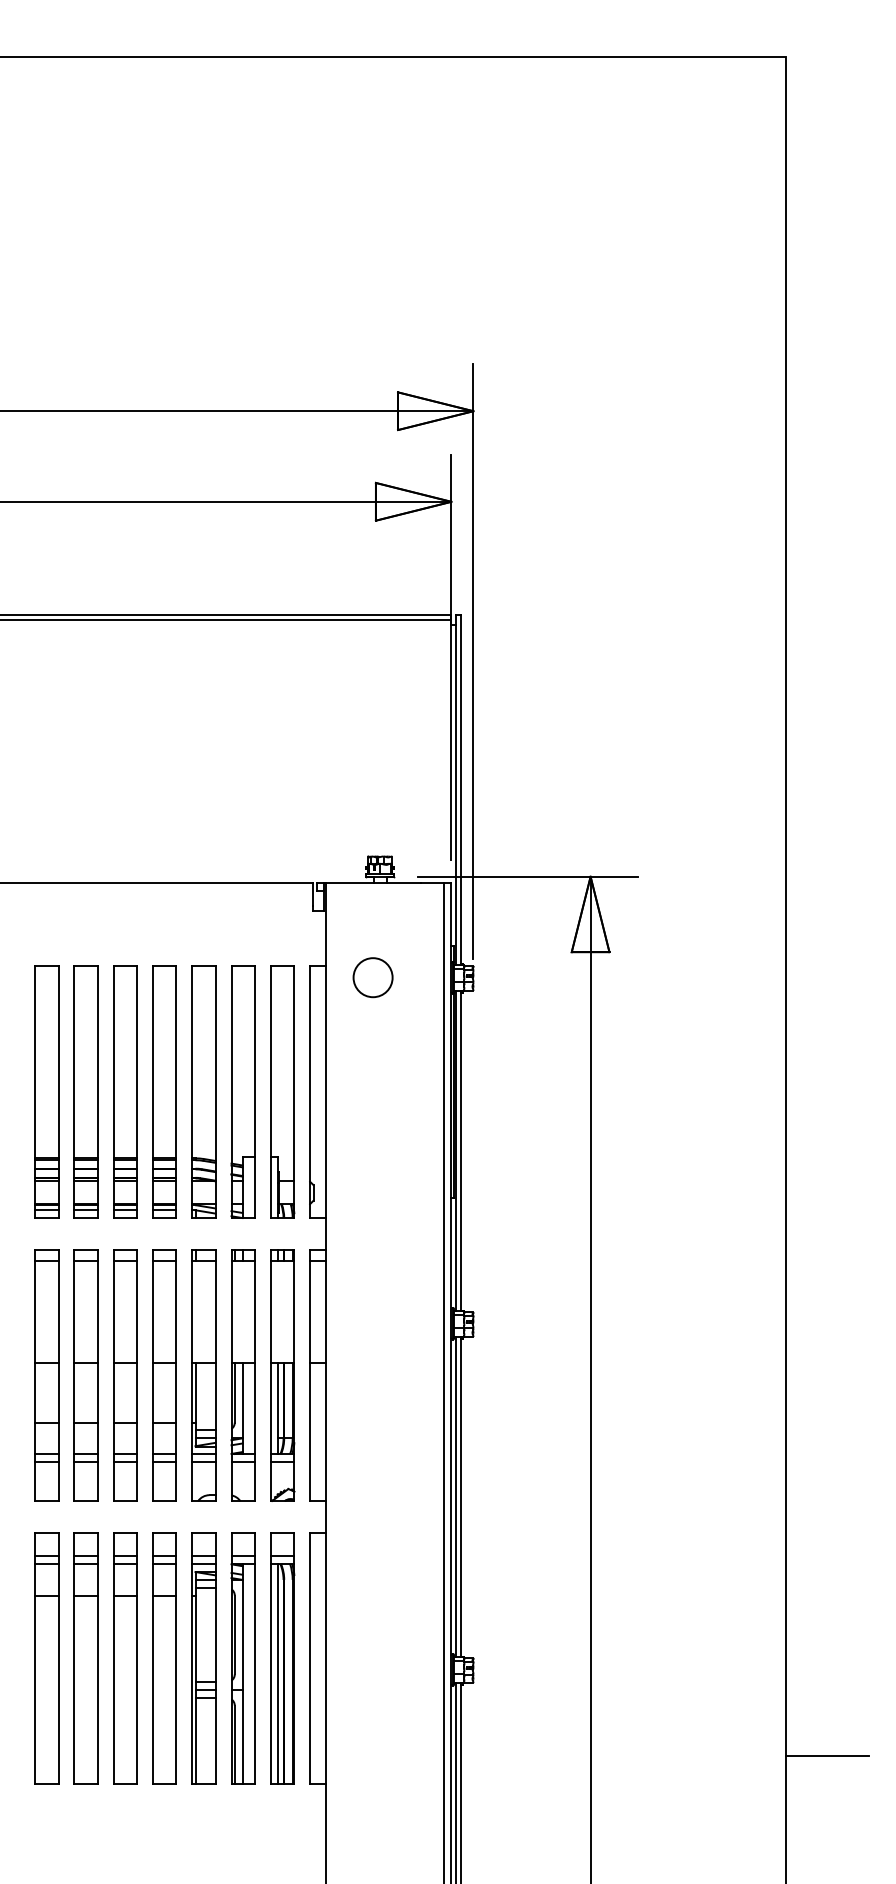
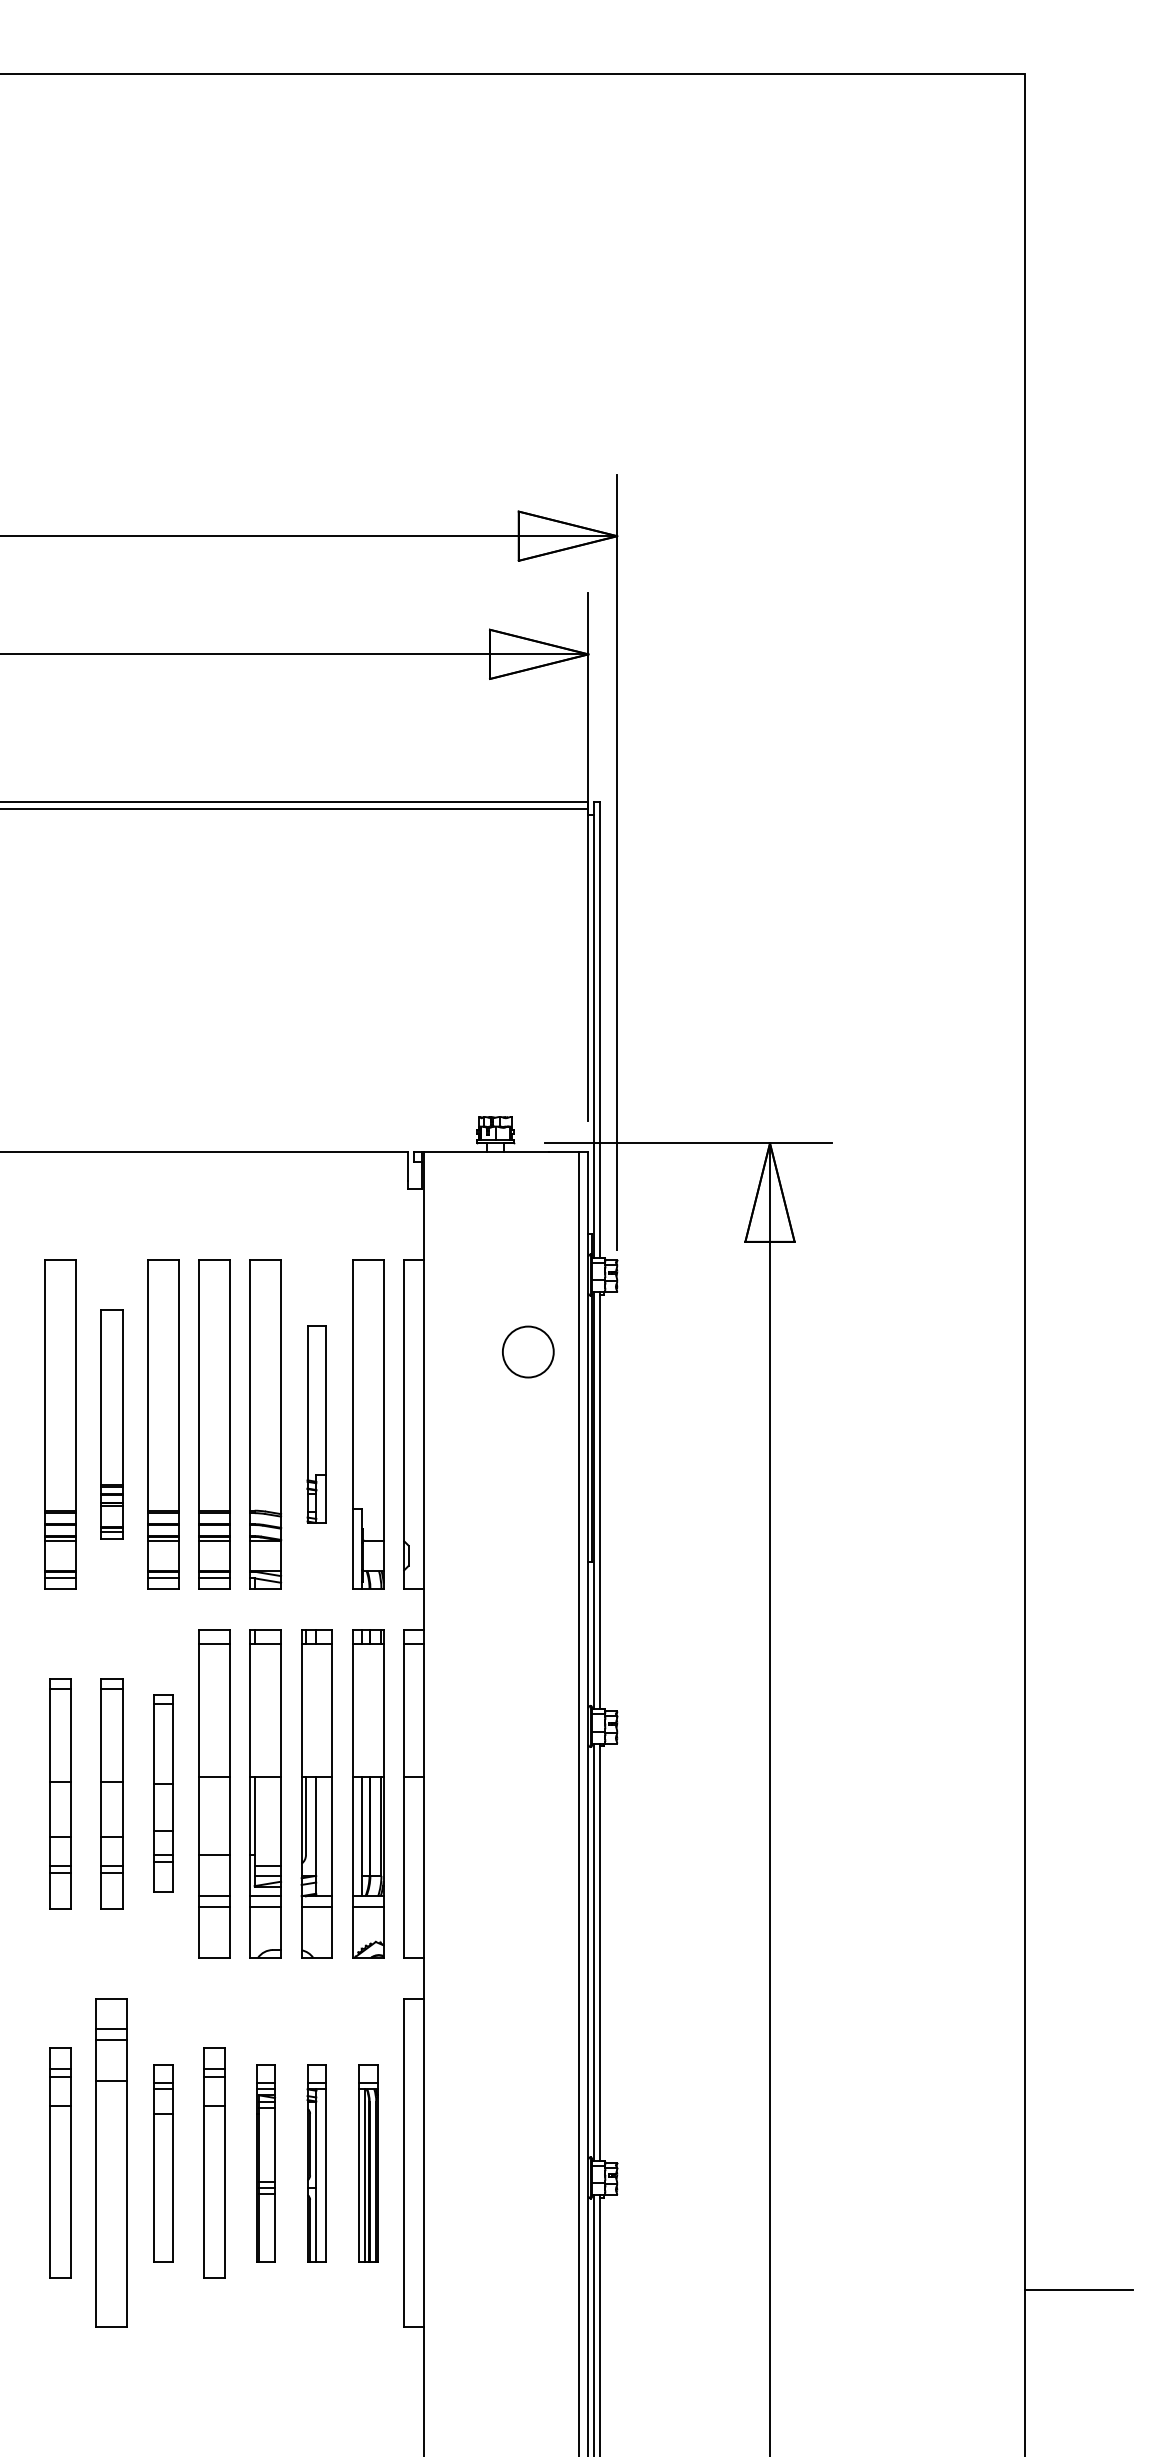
circle: (373, 977) -> (528, 1351), moved
part: (85, 1092) -> (111, 1424), size x0.7
part: (242, 1092) -> (316, 1424), size x0.6
part: (46, 1375) -> (60, 1793), size x0.7
part: (85, 1375) -> (111, 1793), size x0.7
part: (125, 1375) -> (163, 1793), size x0.6
part: (46, 1658) -> (60, 2162), size x0.7
part: (125, 1658) -> (163, 2162), size x0.6
part: (164, 1658) -> (214, 2162), size x0.7
part: (203, 1658) -> (265, 2162), size x0.6
part: (242, 1658) -> (316, 2162), size x0.6
part: (282, 1658) -> (368, 2162), size x0.6

